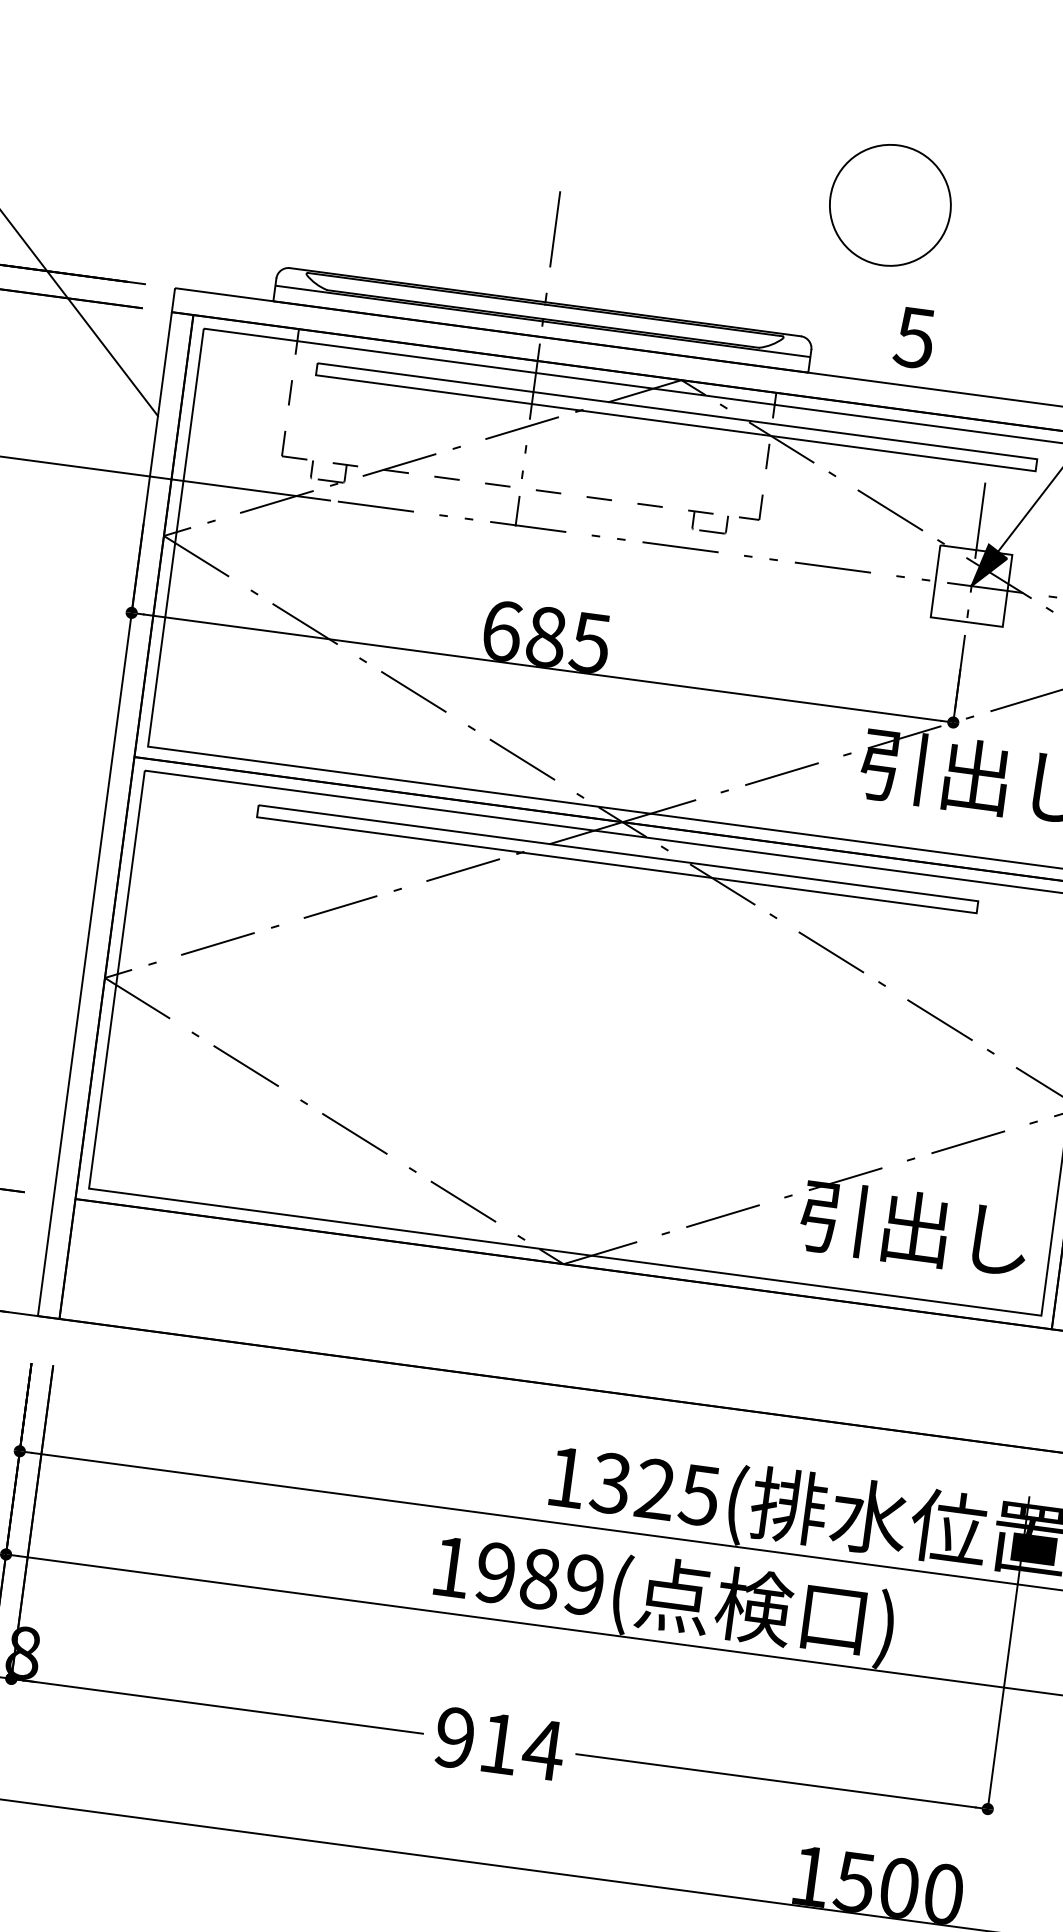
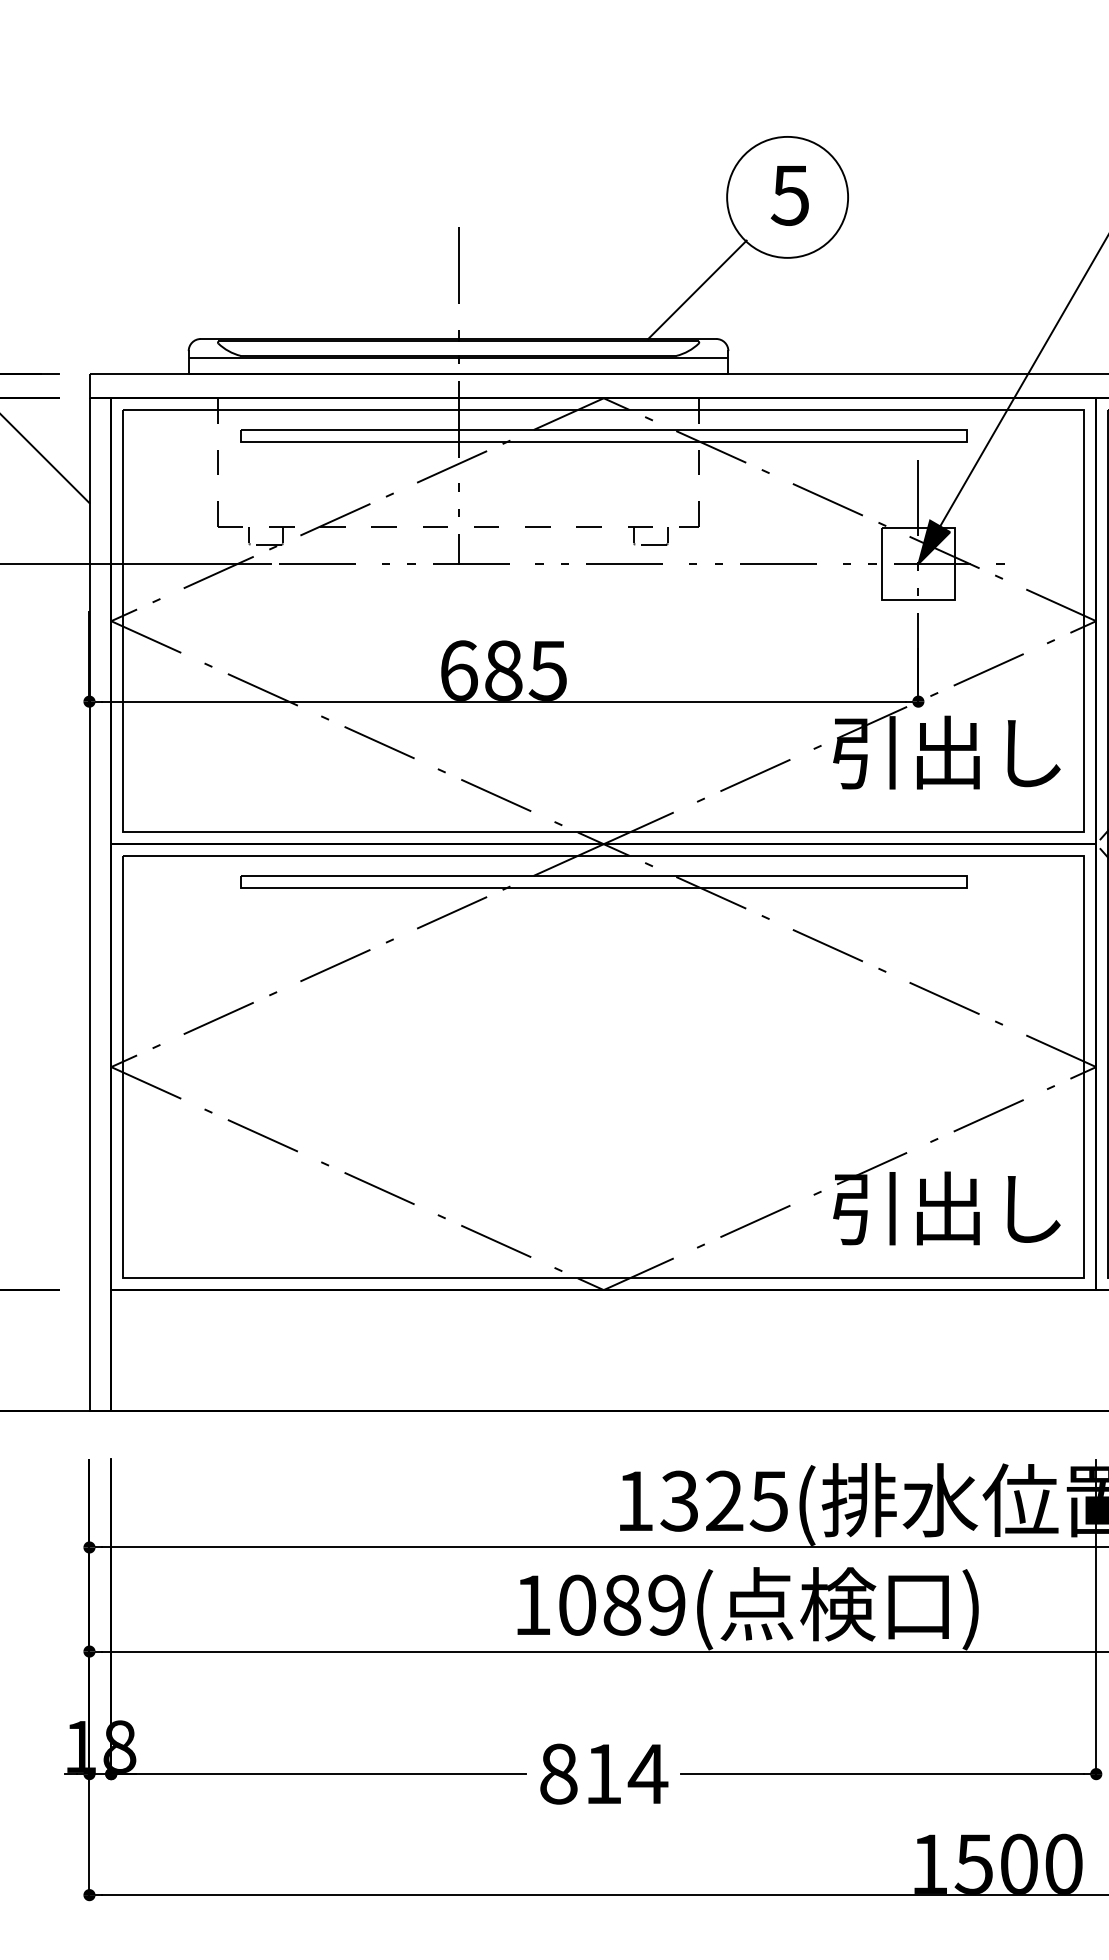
line: (788, 284) -> (697, 289), added
text: (913, 337) -> (789, 195), moved
text: (496, 1572) -> (577, 1604), 1989( -> 1089(
text: (454, 1737) -> (558, 1773), 914 -> 814

